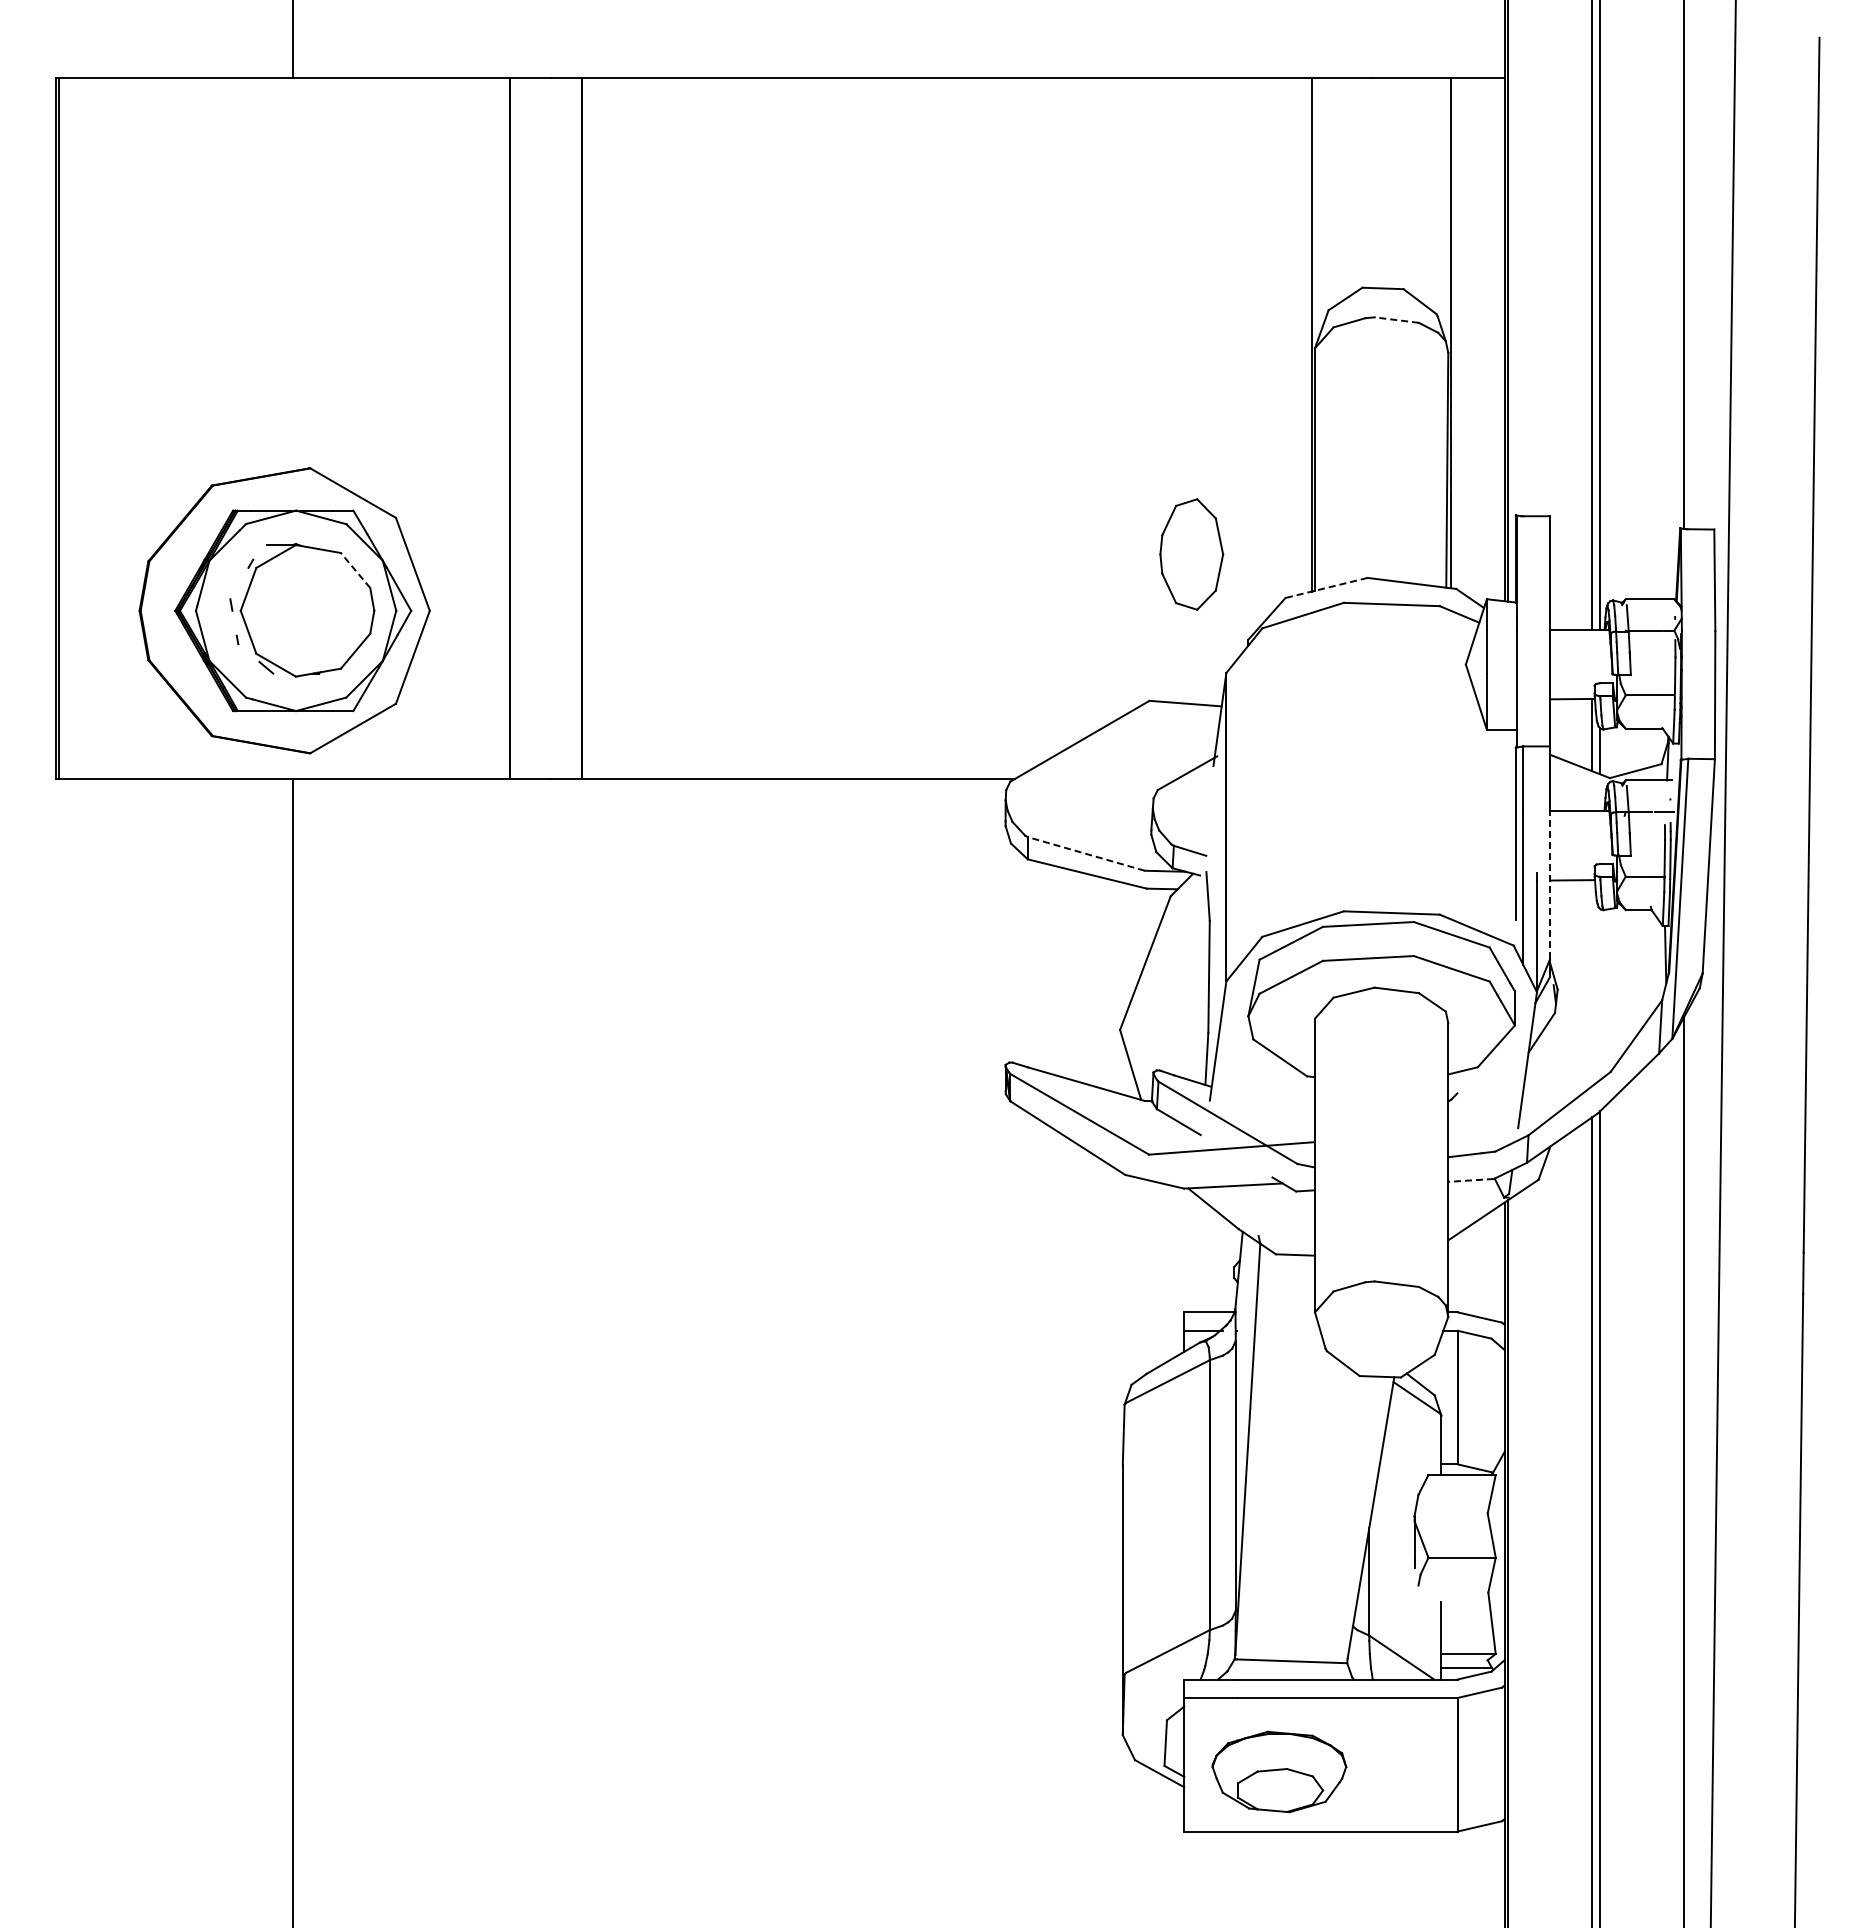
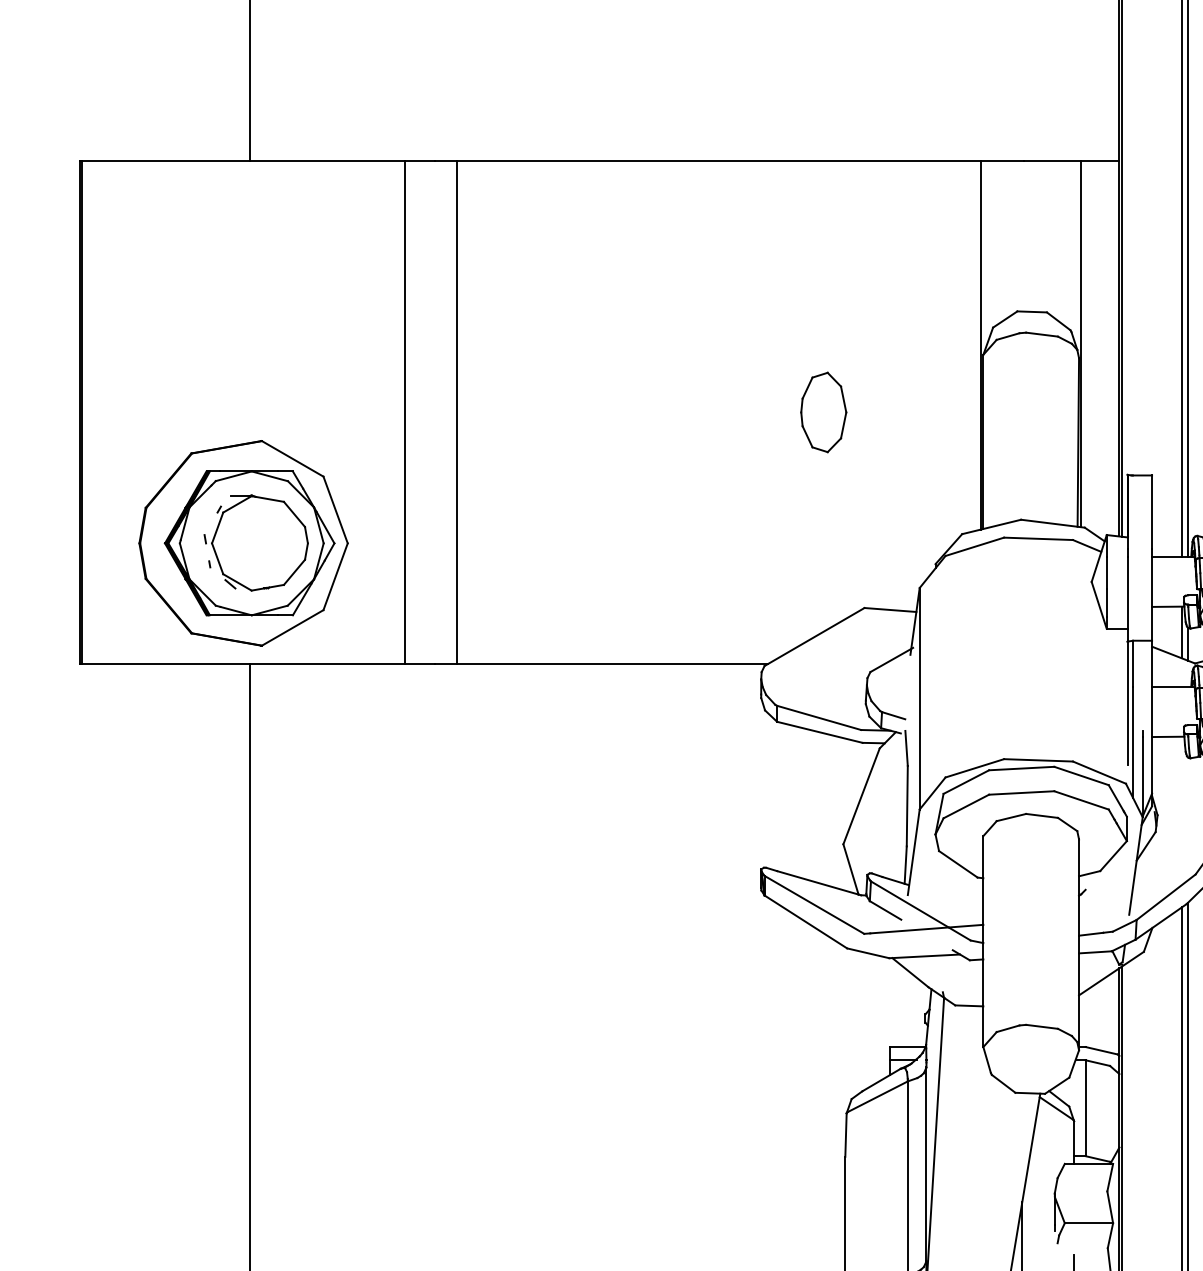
line: (1396, 320) -> (1041, 334), dashed -> solid
part: (1191, 554) -> (823, 412), moved
line: (355, 570) -> (294, 514), dashed -> solid
line: (1326, 588) -> (991, 527), dashed -> solid
line: (1086, 853) -> (819, 717), dashed -> solid
line: (1550, 885) -> (1152, 740), dashed -> solid
line: (1471, 1180) -> (1095, 952), dashed -> solid

